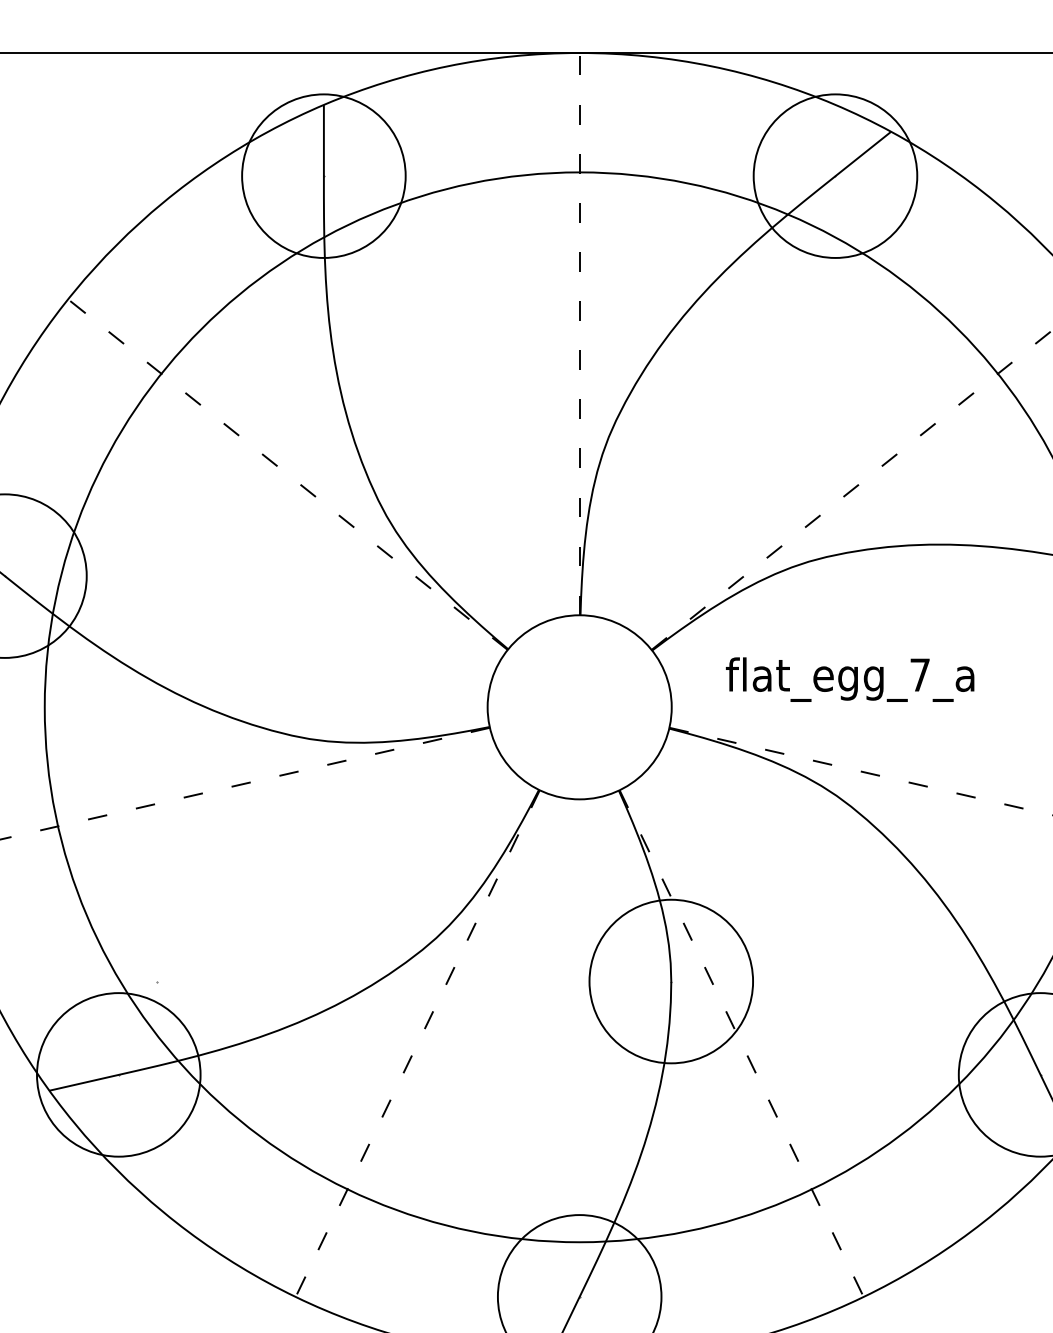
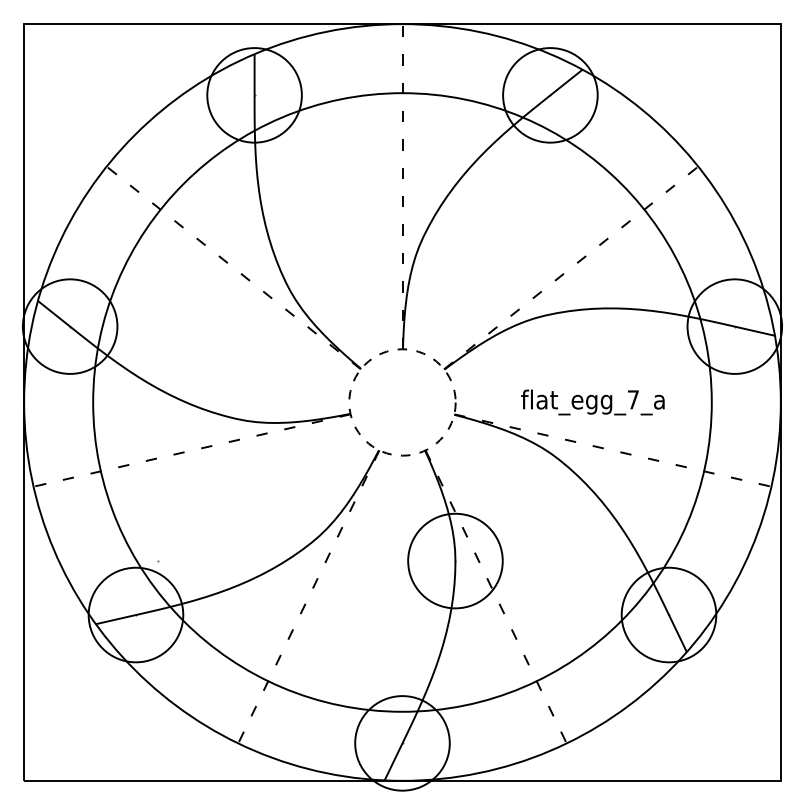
text: (849, 679) -> (592, 402), moved
circle: (579, 707) -> (402, 402), solid -> dashed

